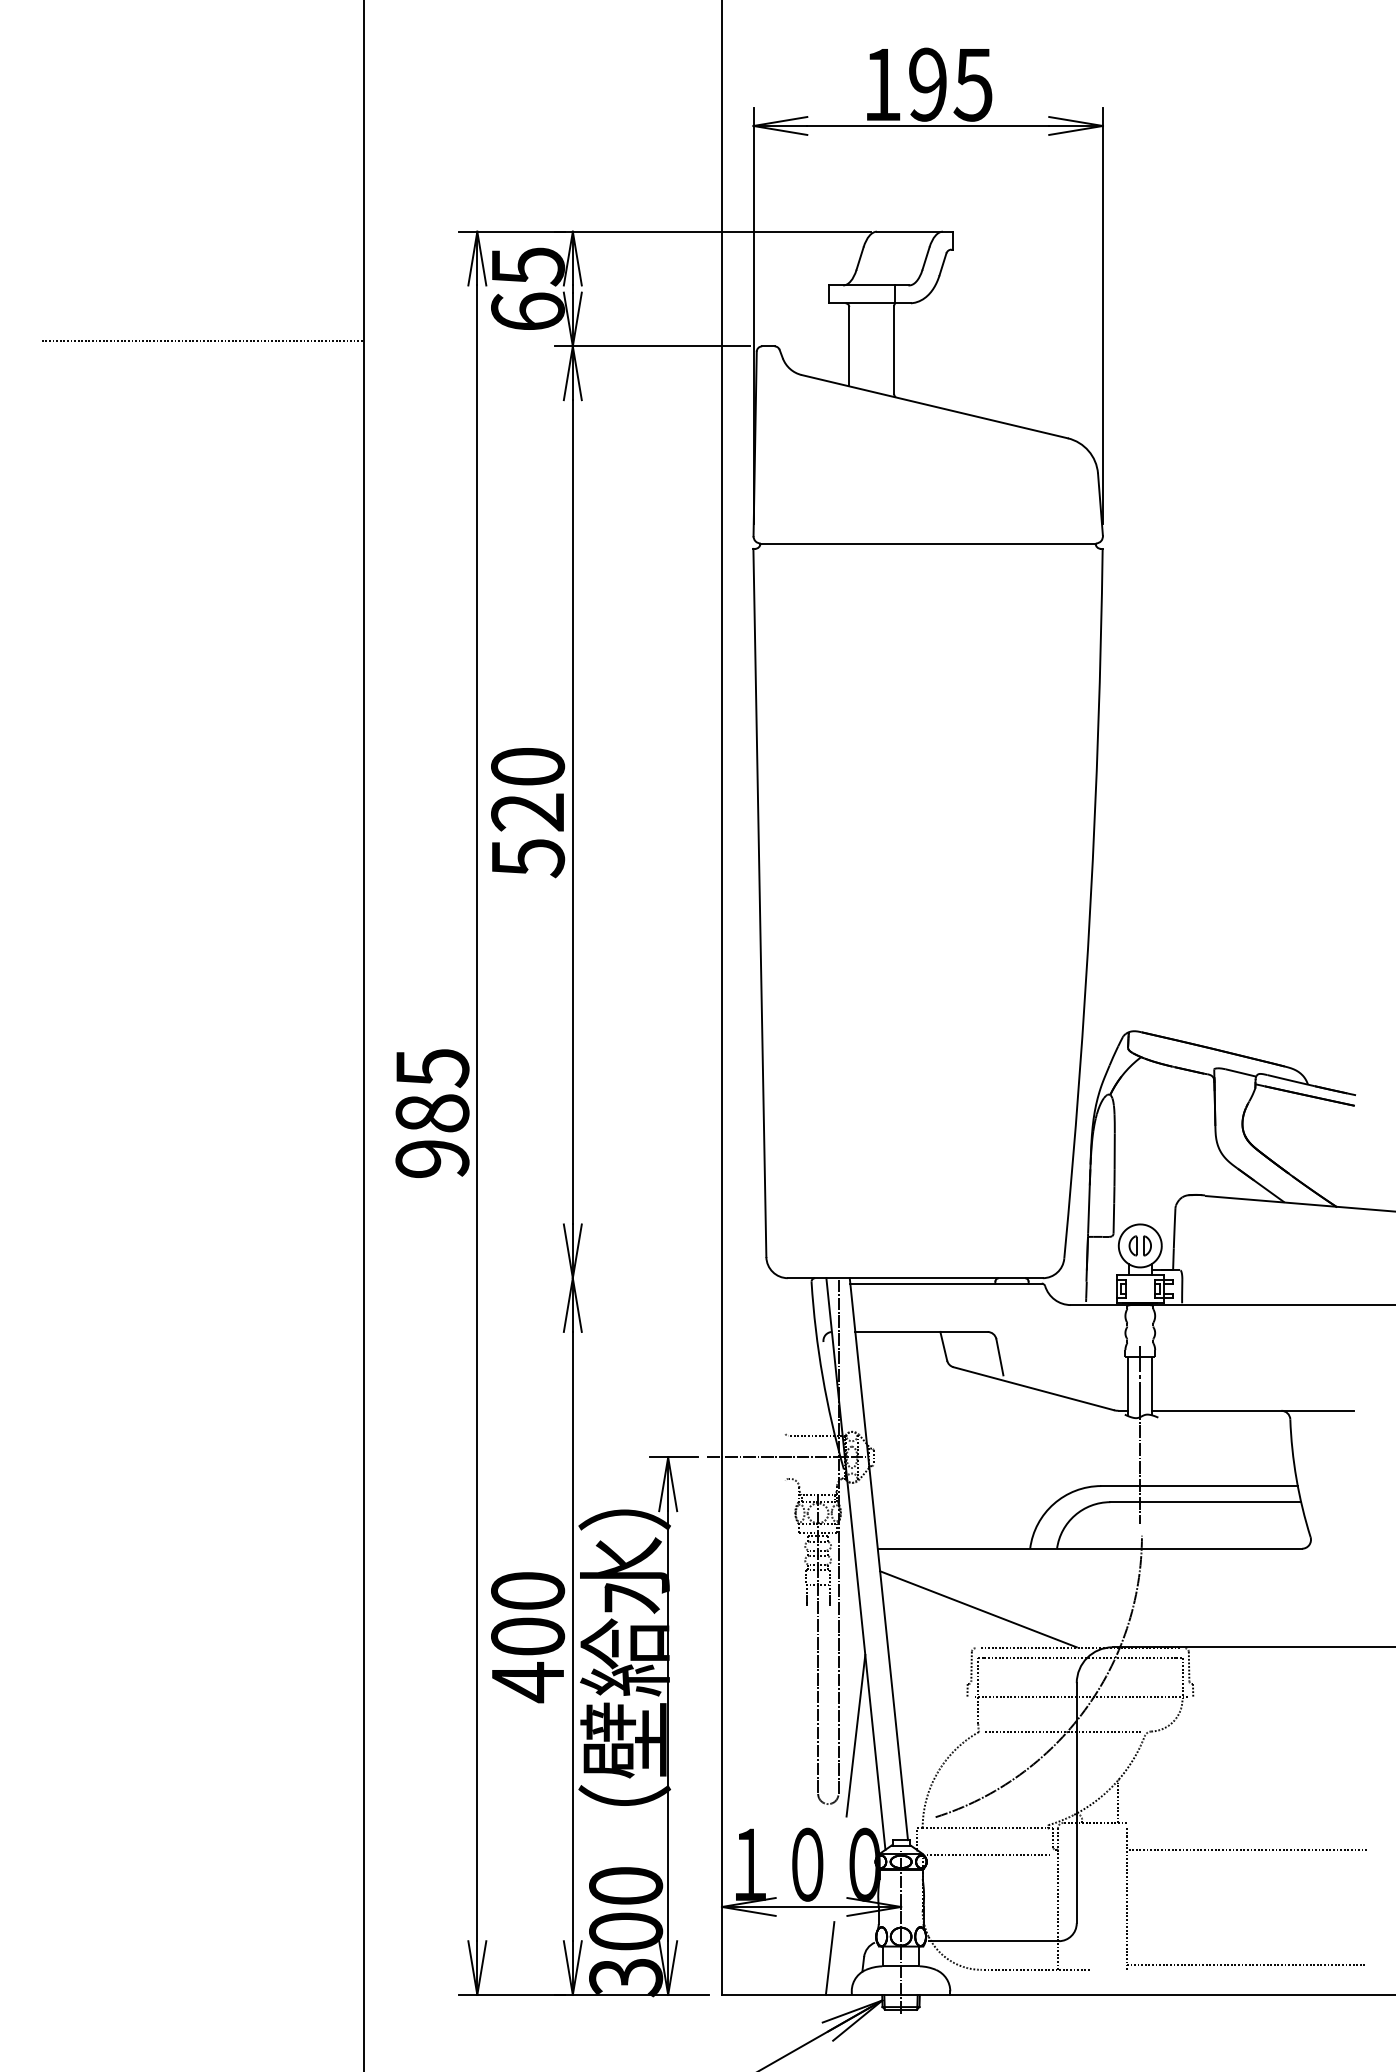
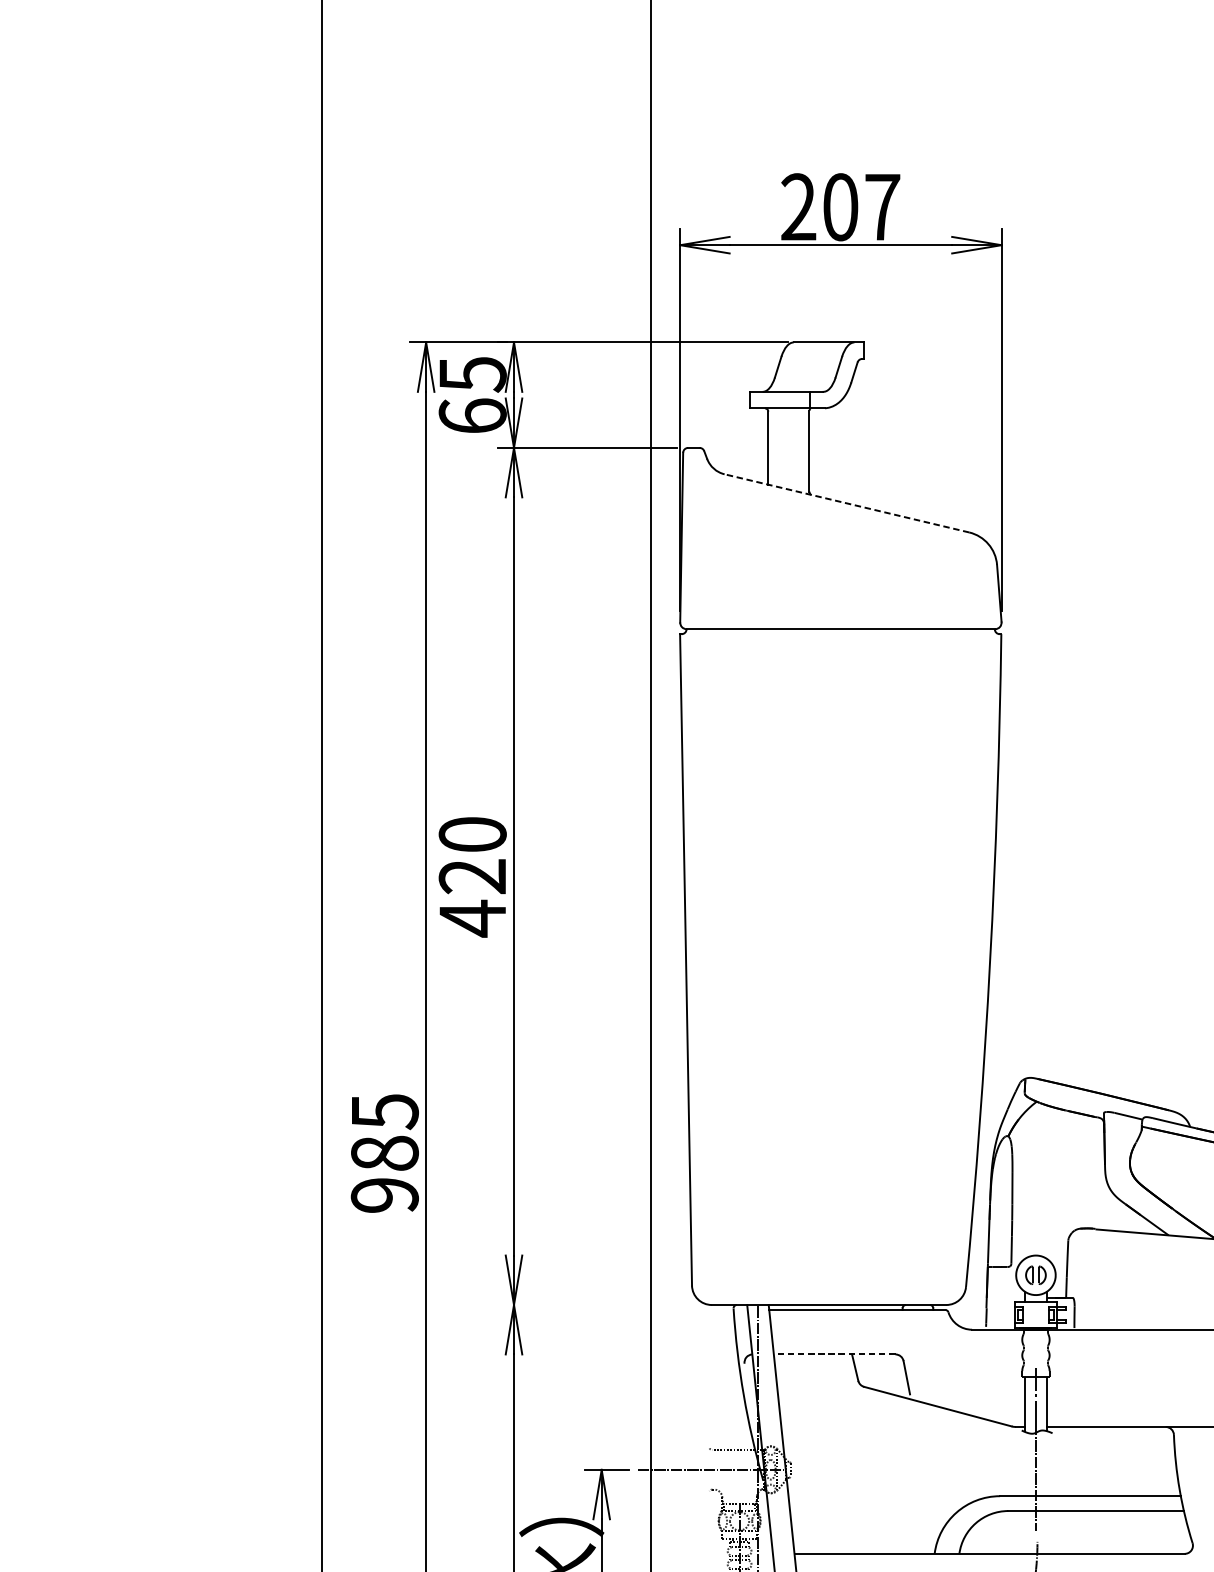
text: (927, 84) -> (840, 207), 195 -> 207
line: (202, 341) -> (173, 443), removed
line: (934, 406) -> (846, 503), solid -> dashed
text: (528, 857) -> (473, 918), 520 -> 420
line: (920, 1331) -> (833, 1354), solid -> dashed

